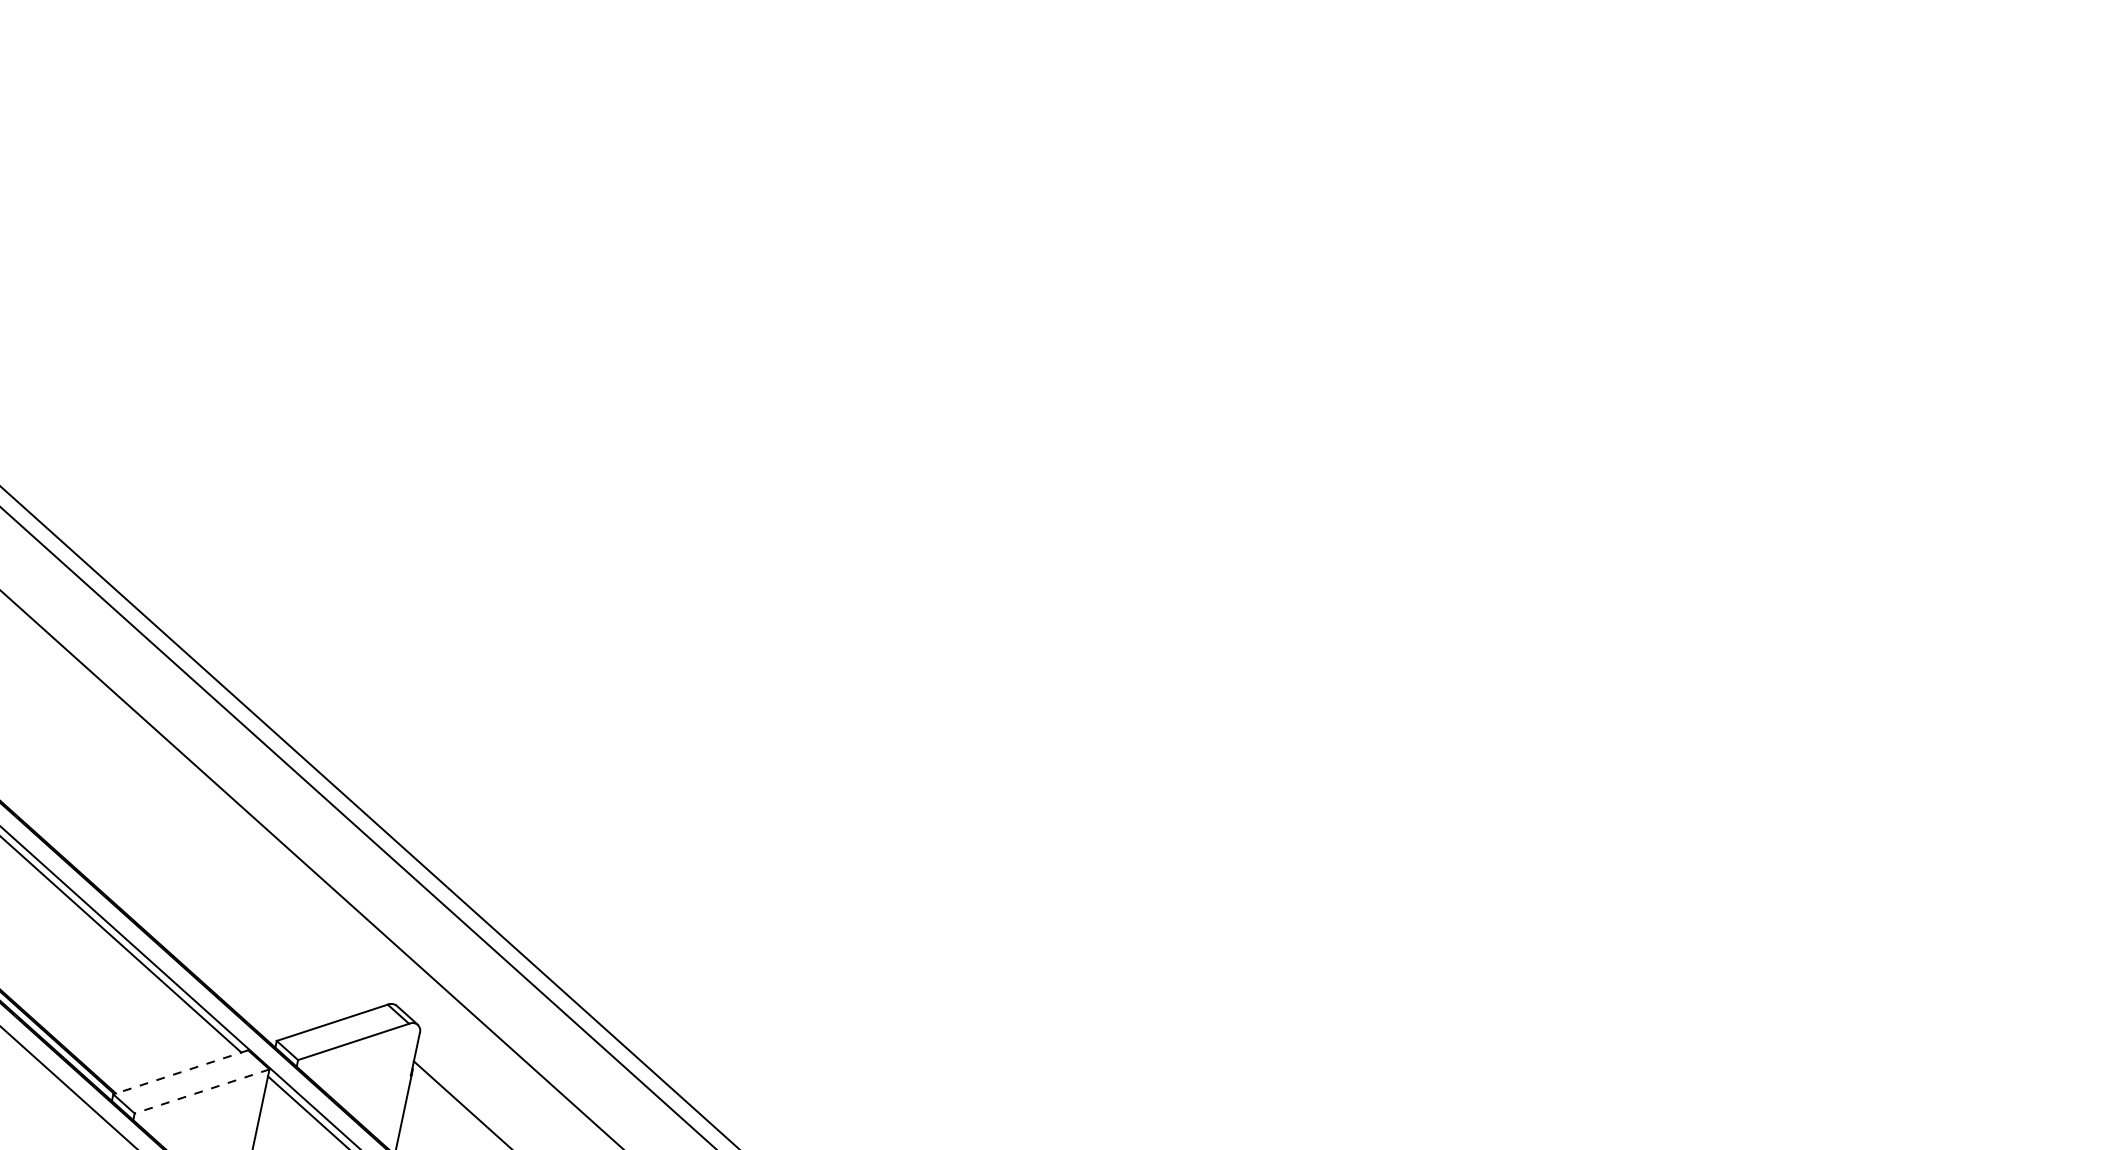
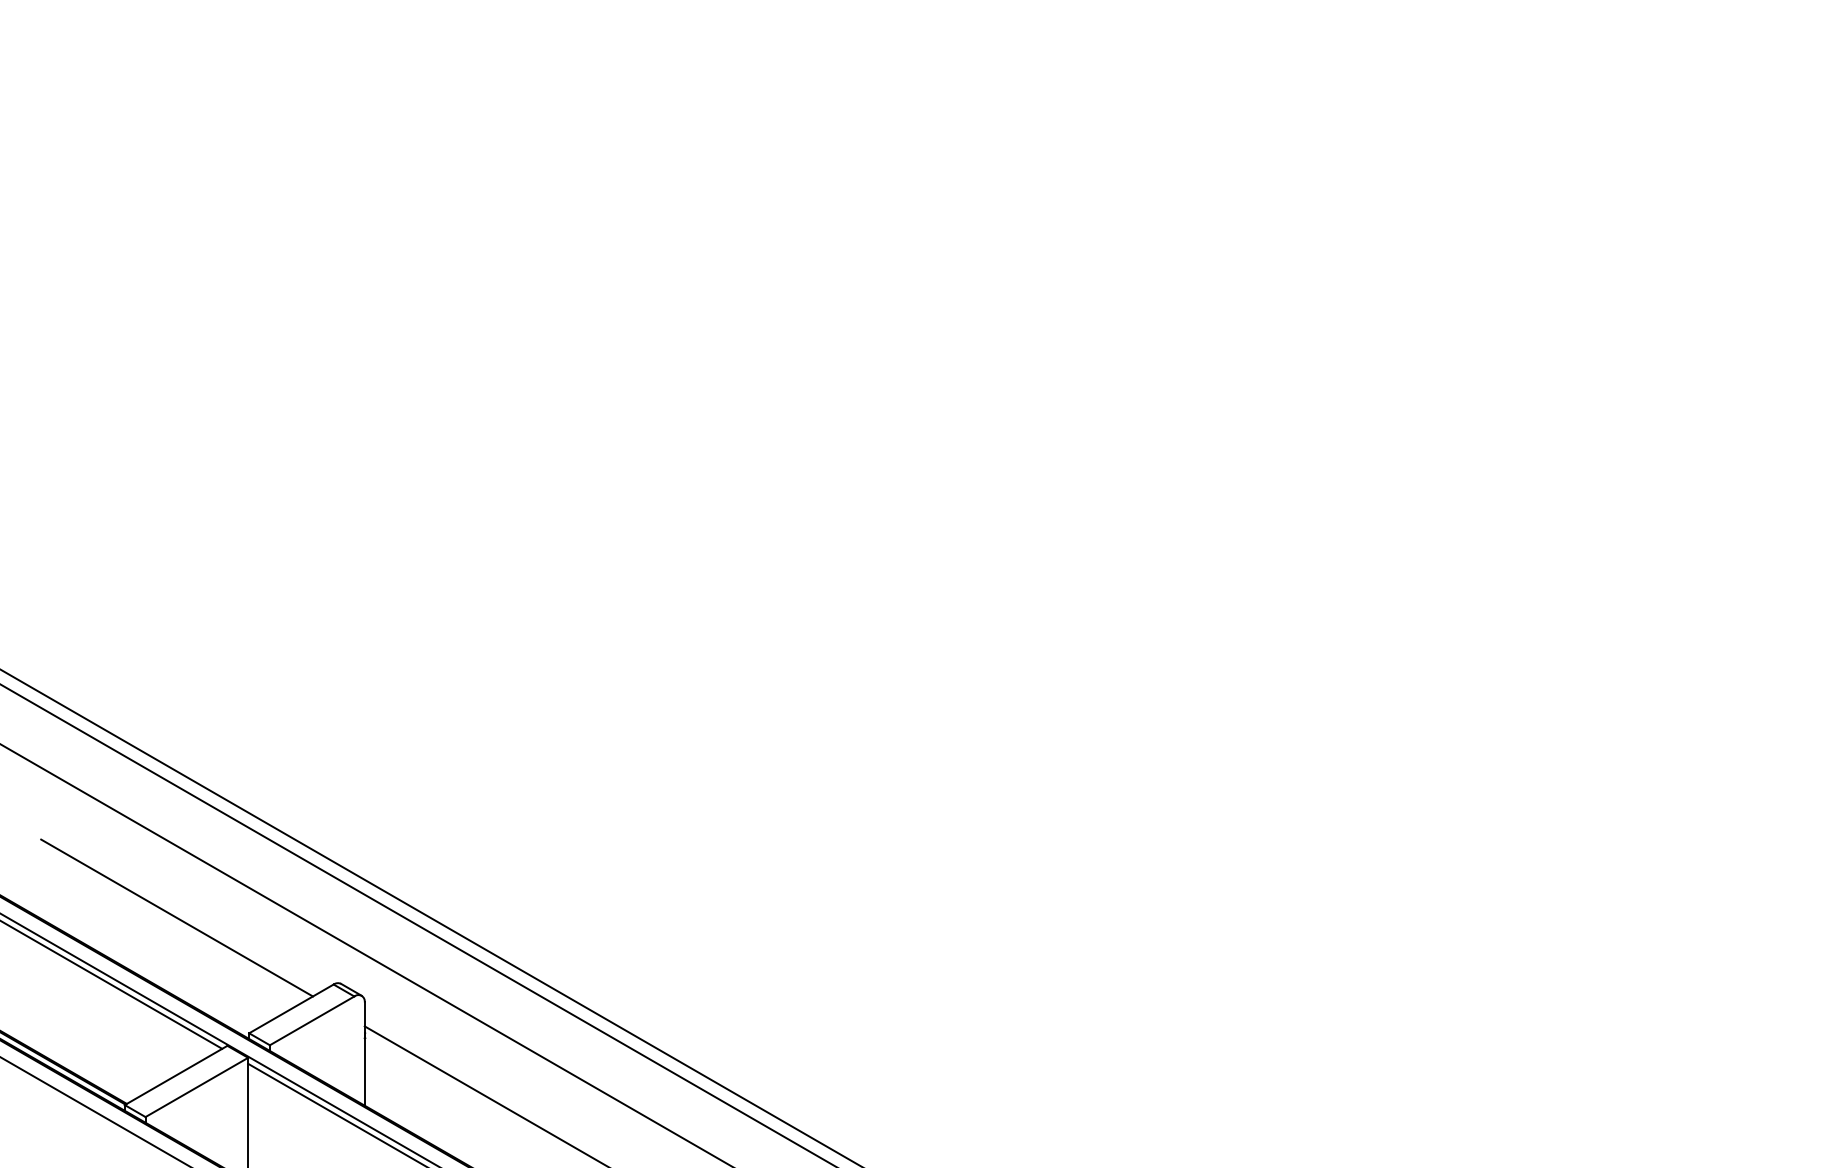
line: (220, 887) -> (176, 917), added
line: (180, 1072) -> (175, 1075), dashed -> solid
line: (201, 1091) -> (196, 1087), dashed -> solid

